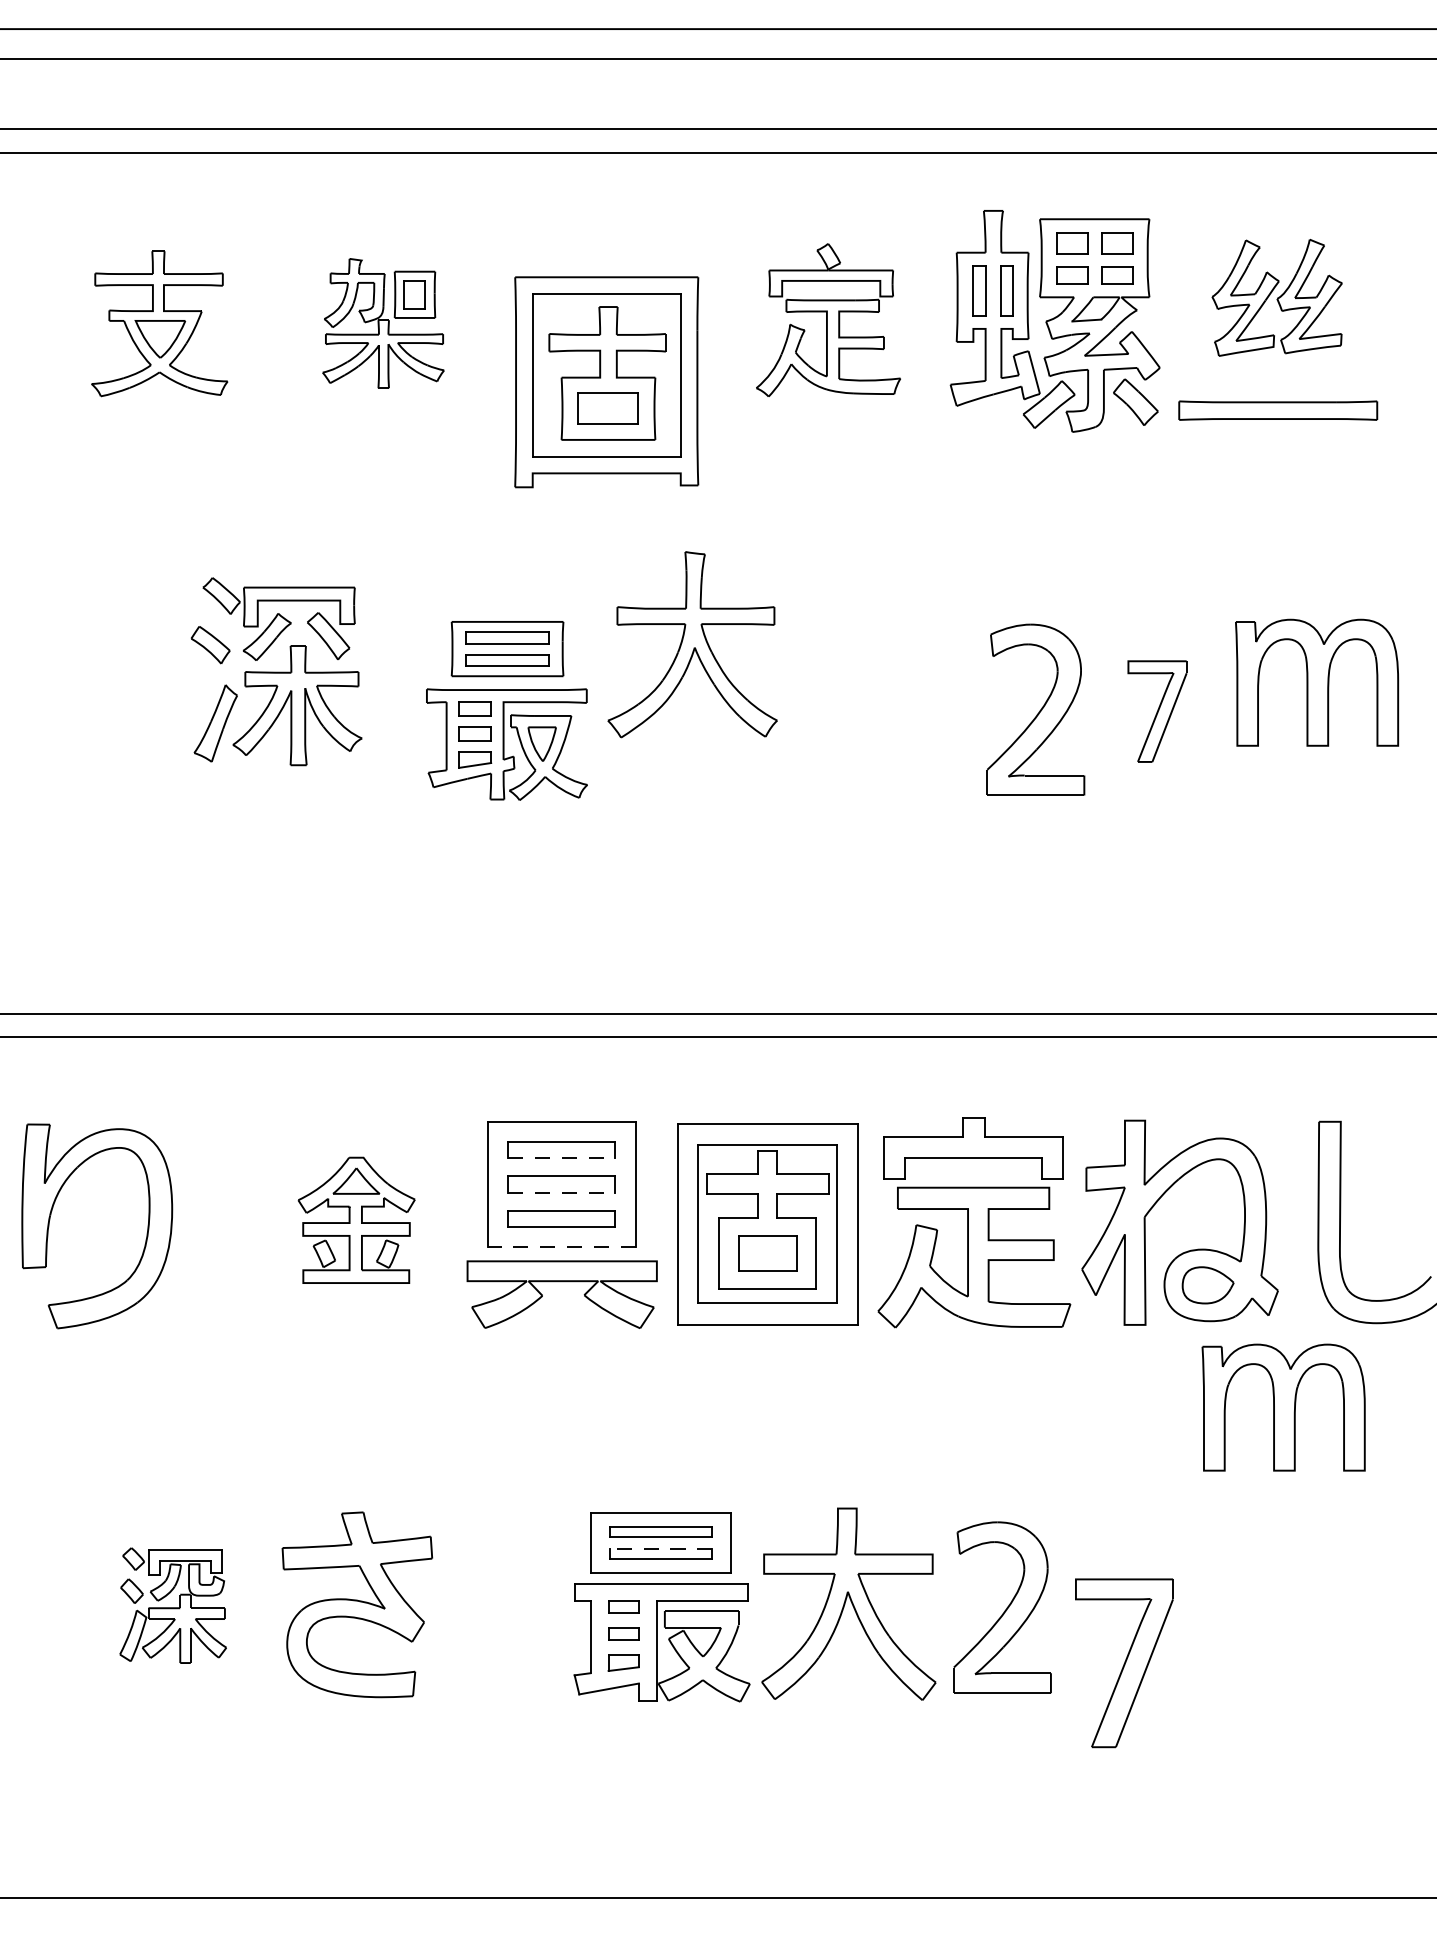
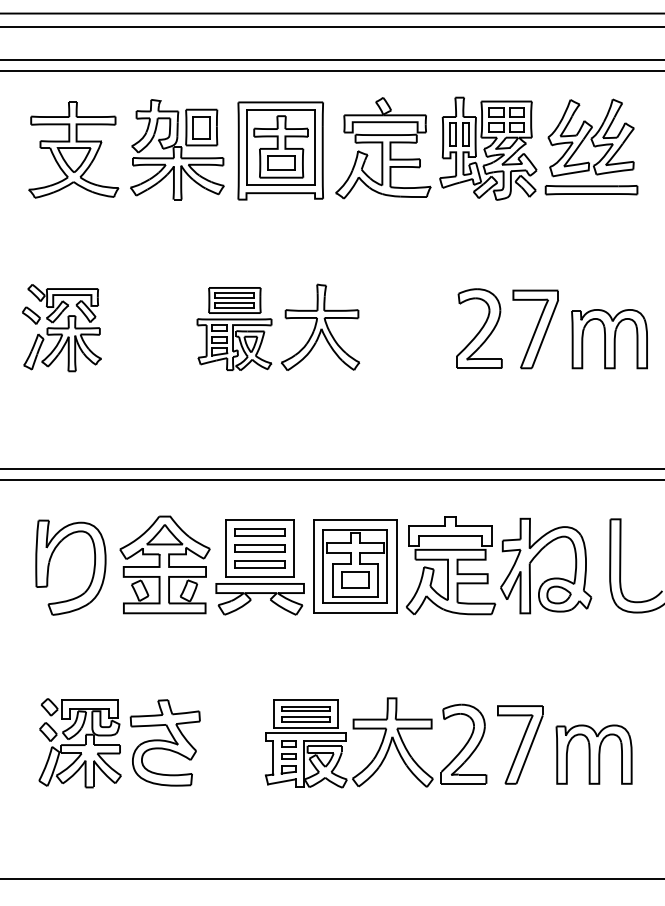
part: (1275, 296) -> (590, 137), size x1.43
part: (828, 320) -> (383, 148), size x1.43
part: (158, 322) -> (73, 149), size x1.43
part: (383, 322) -> (177, 149), size x1.67
part: (606, 381) -> (280, 150), moved
part: (692, 642) -> (320, 326), moved
part: (275, 672) -> (61, 328), moved
part: (1316, 683) -> (609, 339), moved
part: (1157, 711) -> (535, 329), size x1.67
line: (560, 1158) -> (259, 536), dashed -> solid
line: (560, 1193) -> (259, 552), dashed -> solid
part: (53, 1215) -> (50, 562), moved
part: (355, 1219) -> (164, 564), size x1.67
line: (560, 1247) -> (259, 577), dashed -> solid
part: (1282, 1407) -> (593, 754), moved
line: (662, 1549) -> (306, 717), dashed -> solid
part: (171, 1606) -> (79, 743), size x1.67
part: (1124, 1662) -> (520, 744), moved

